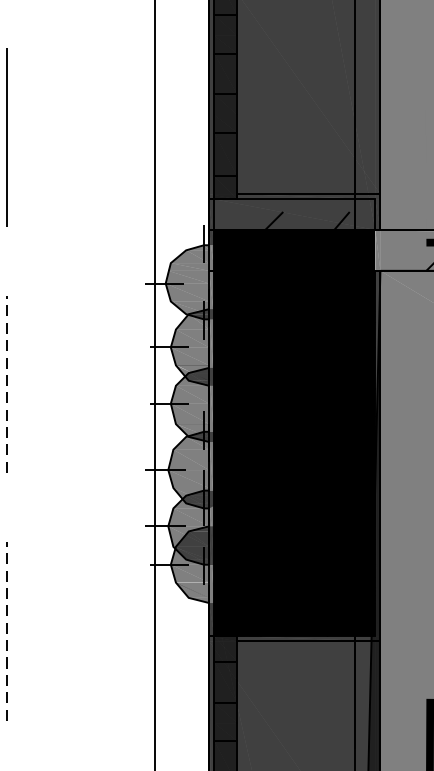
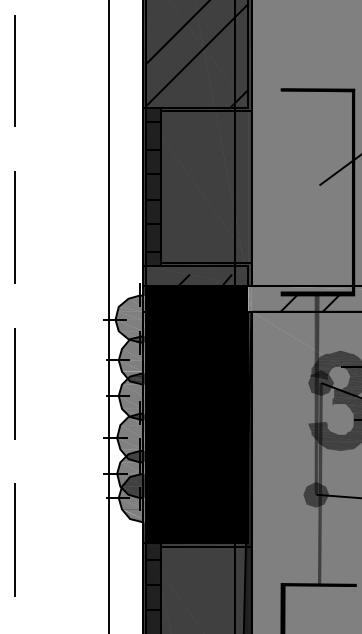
line: (7, 383) -> (15, 383), dashed -> solid
line: (7, 631) -> (15, 540), dashed -> solid

